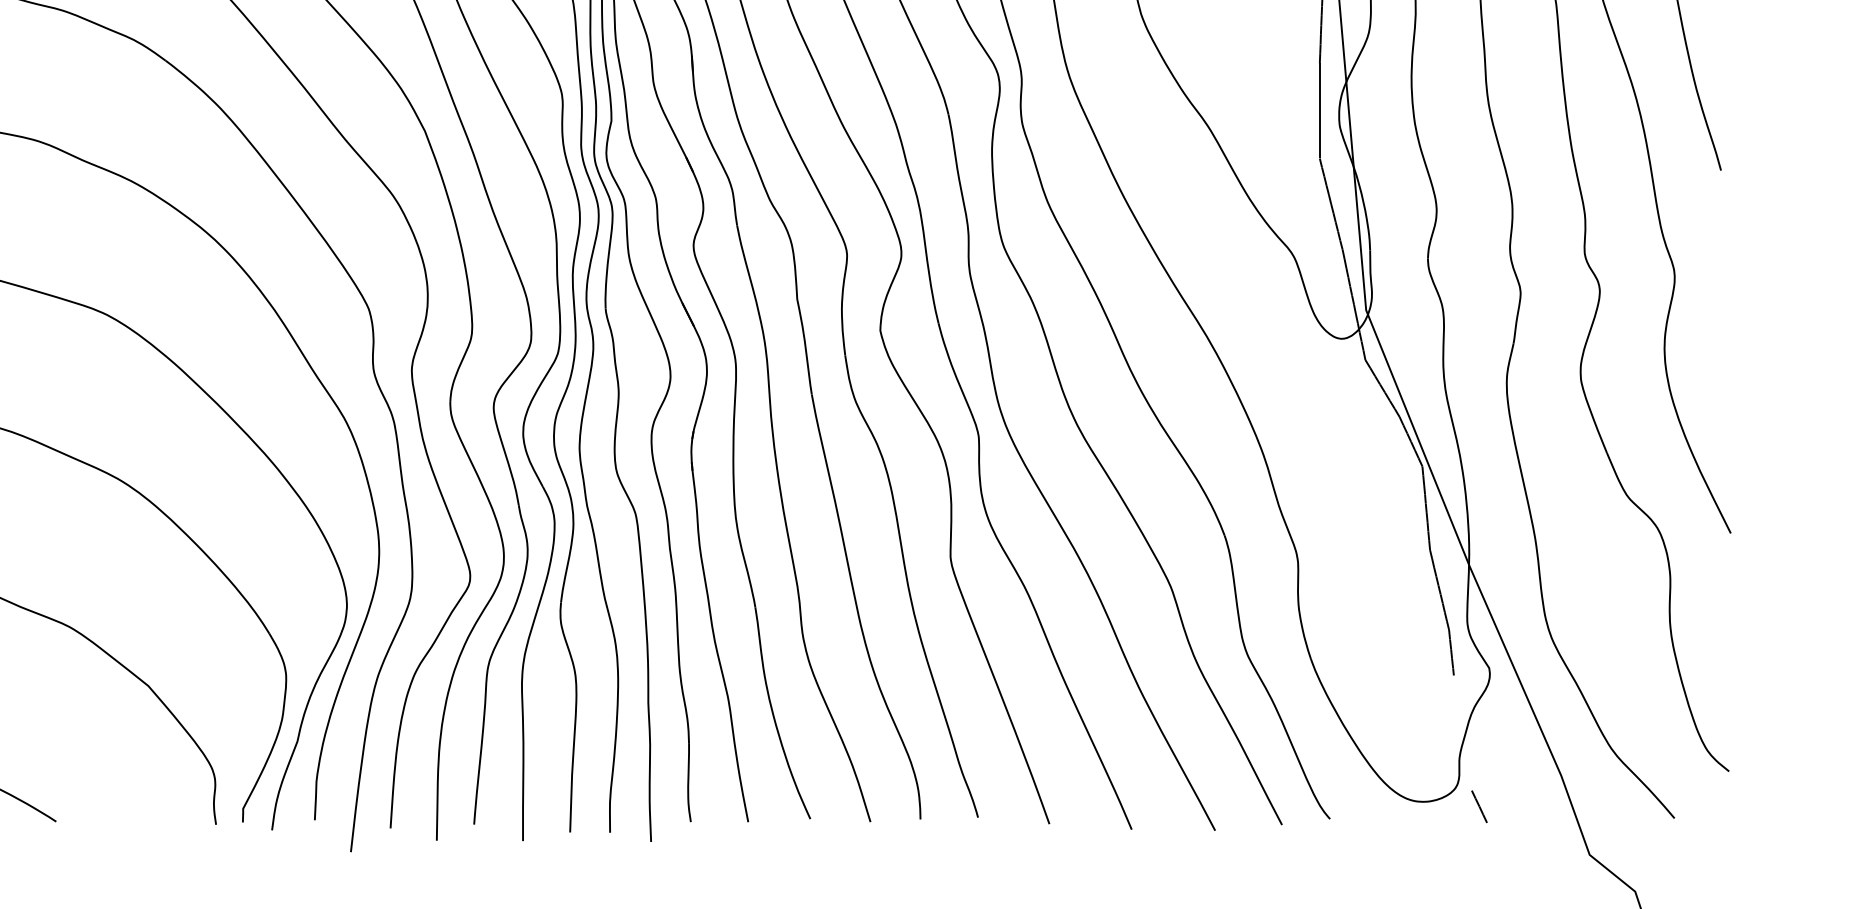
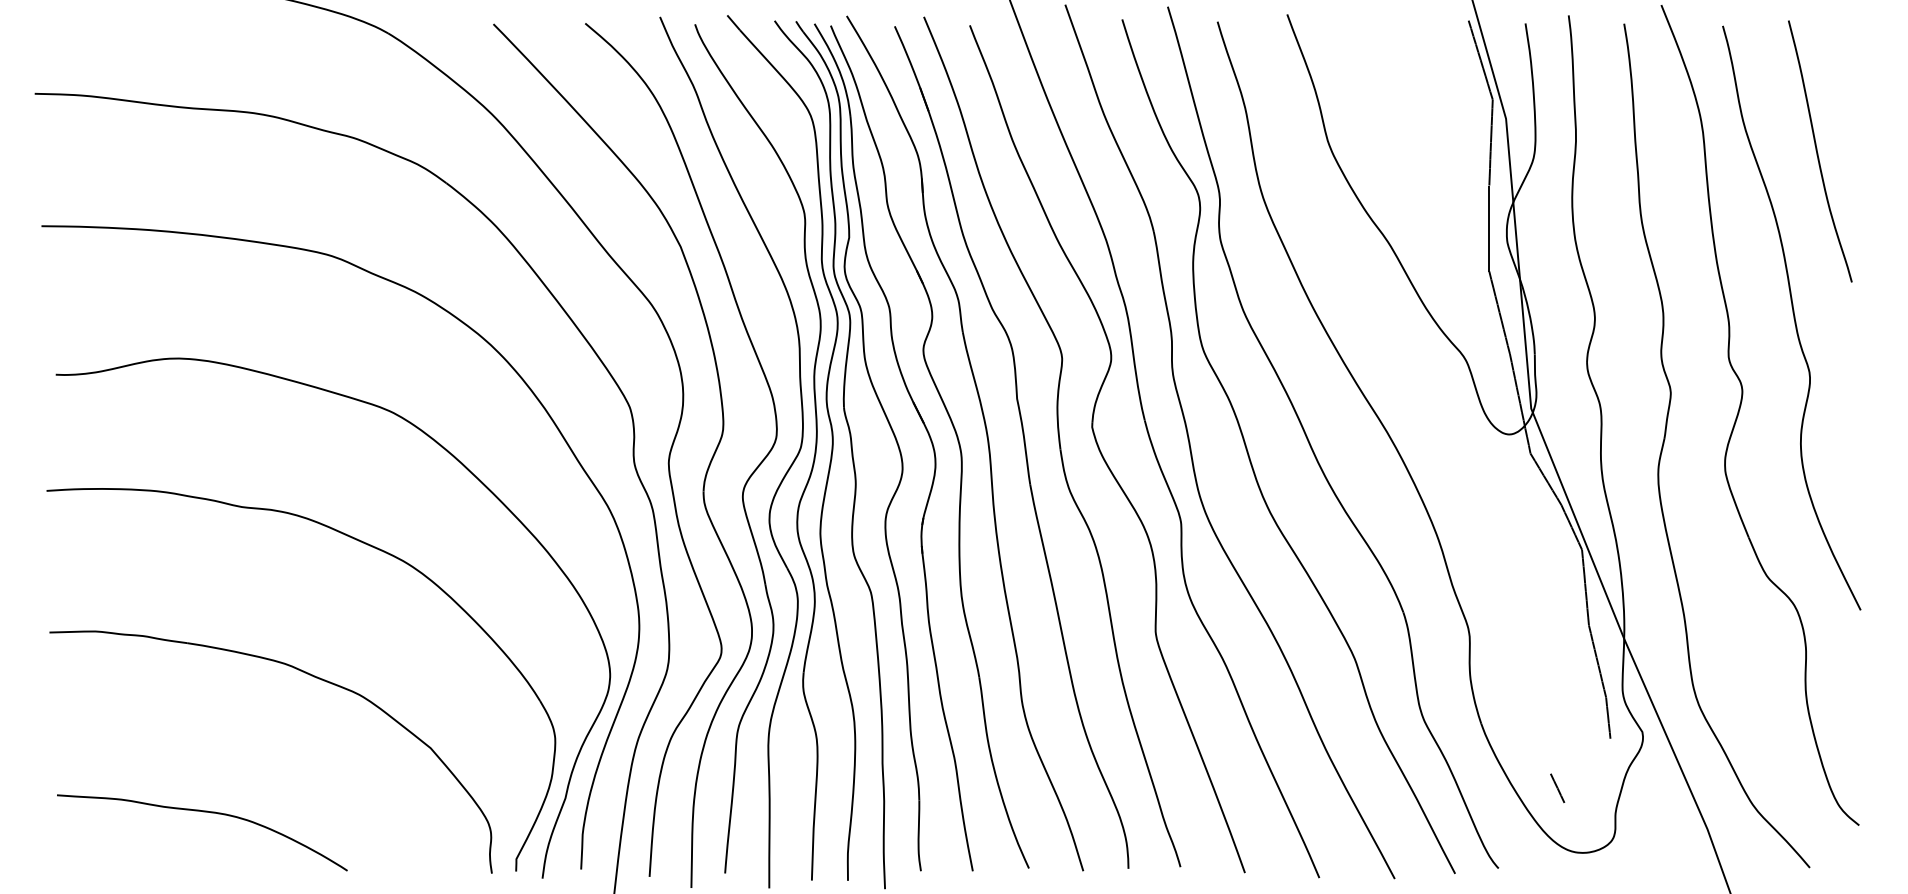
line: (1479, 806) -> (1557, 788), moved

